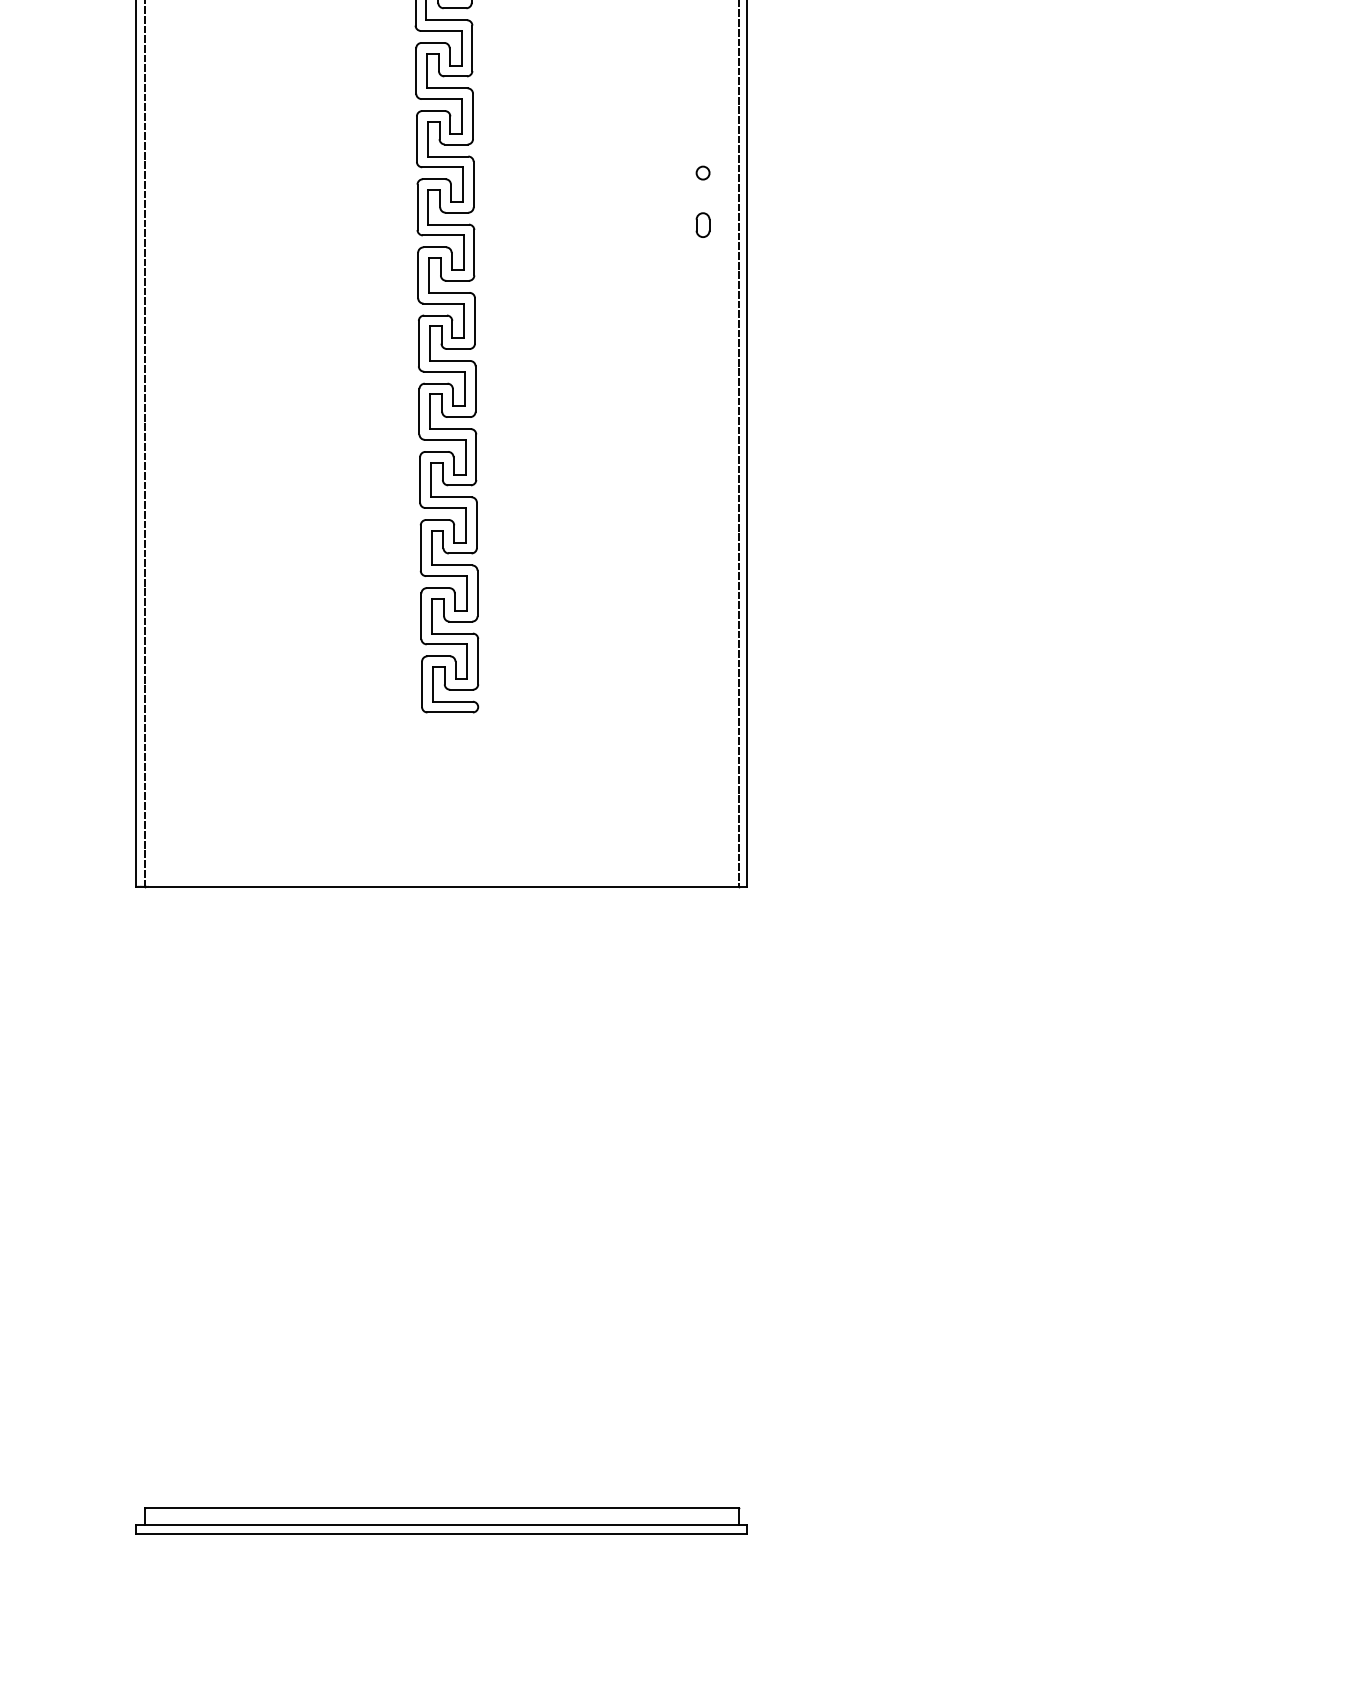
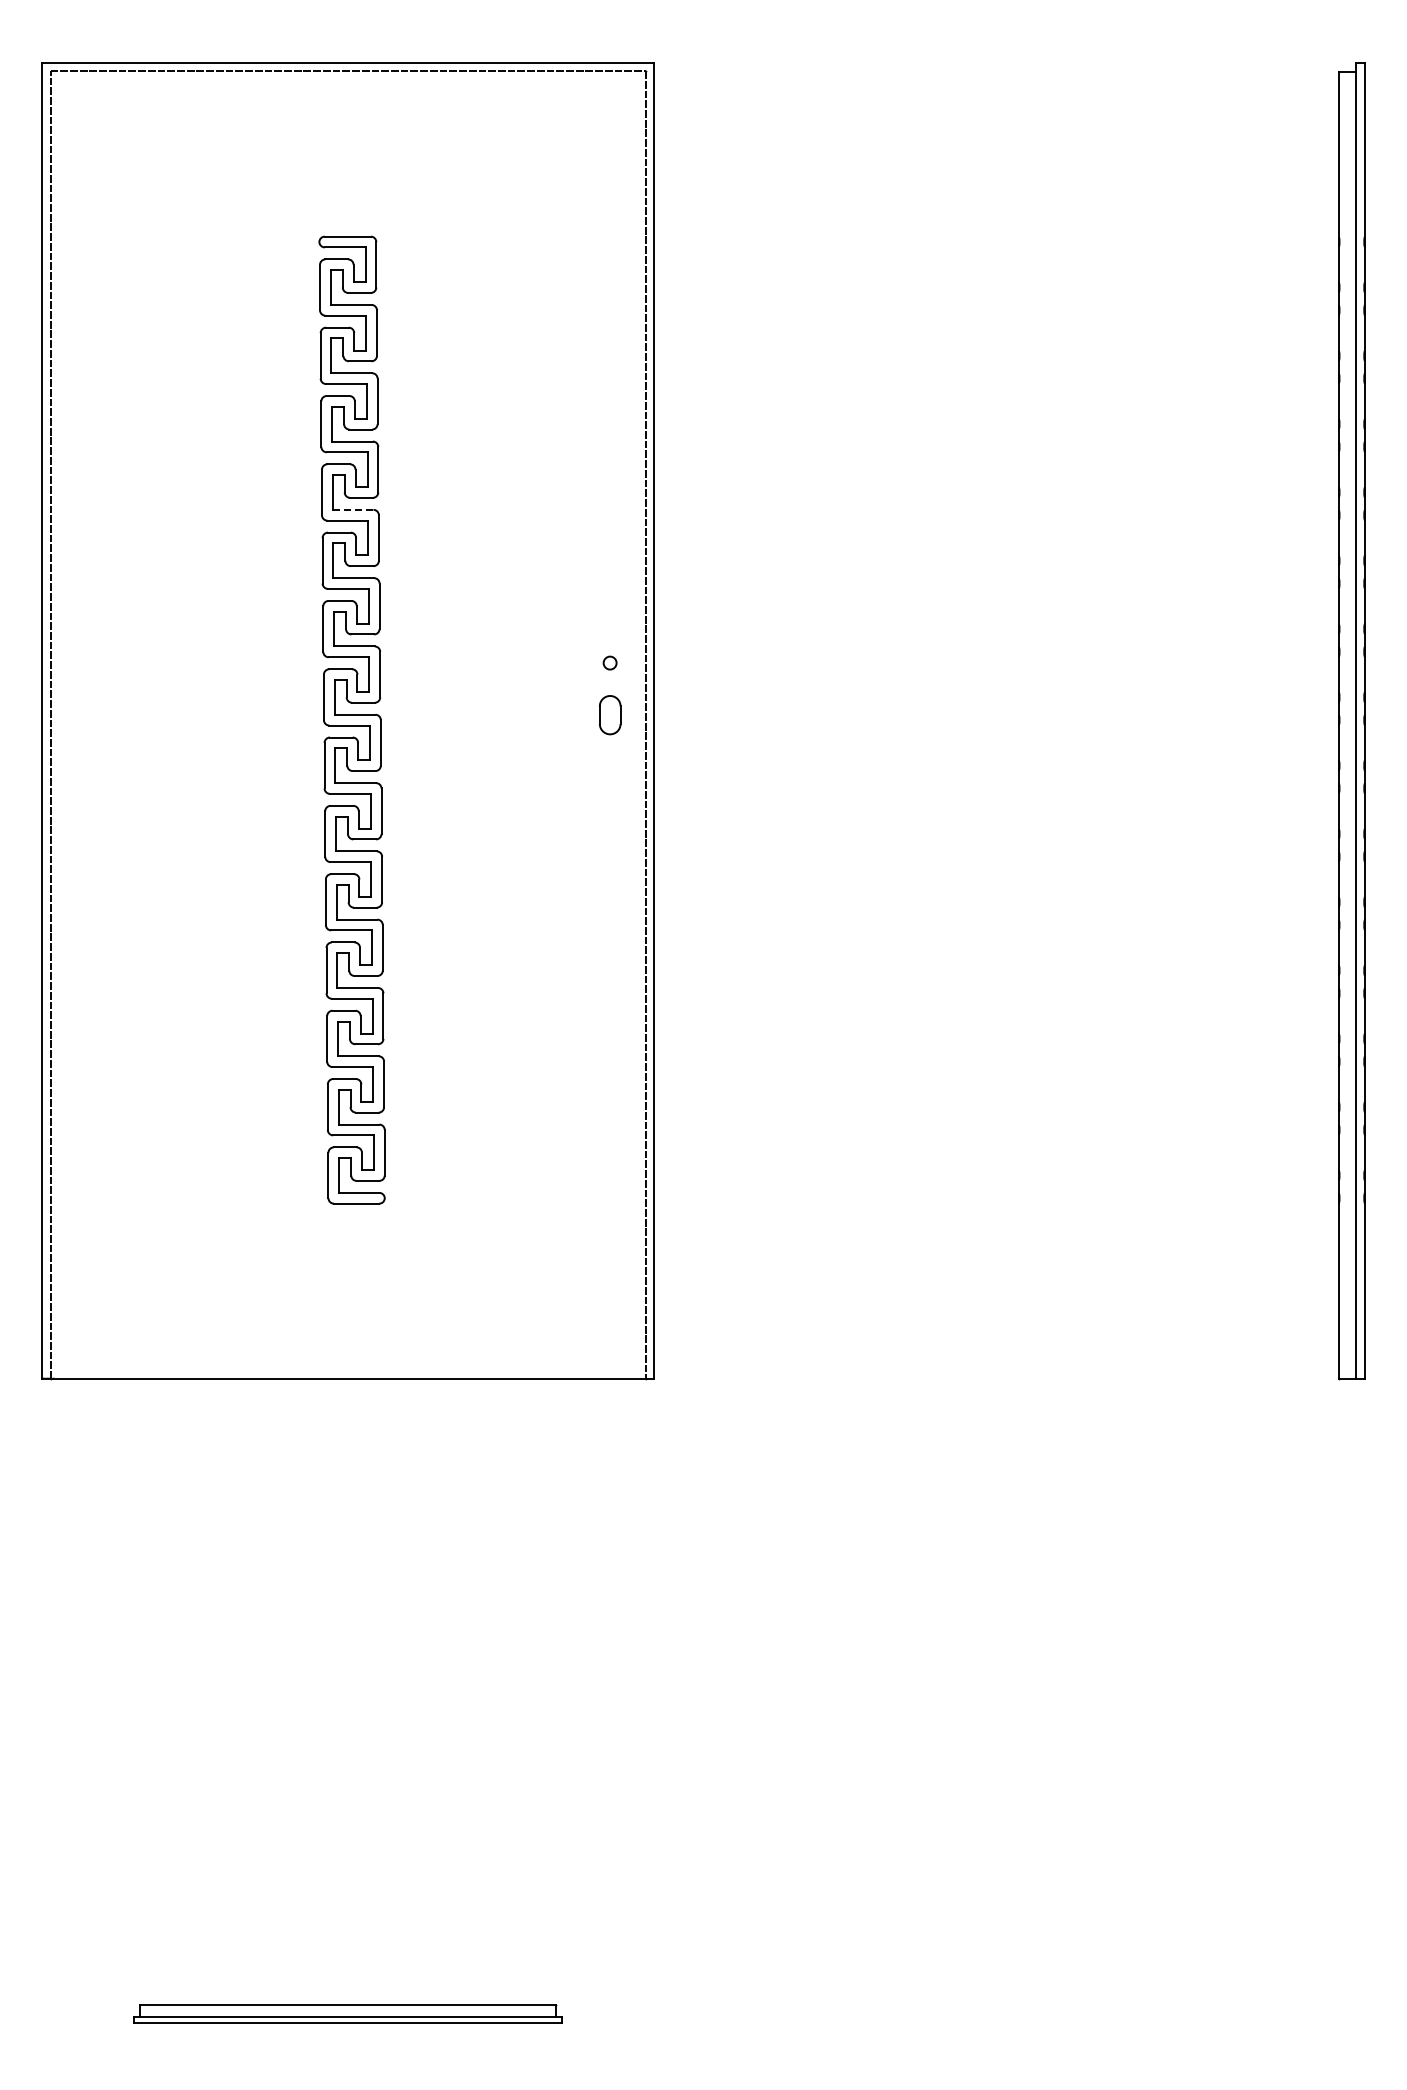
line: (447, 19) -> (353, 509), solid -> dashed
part: (702, 225) -> (609, 715), size x1.6
part: (441, 1520) -> (347, 2013), size x0.7

